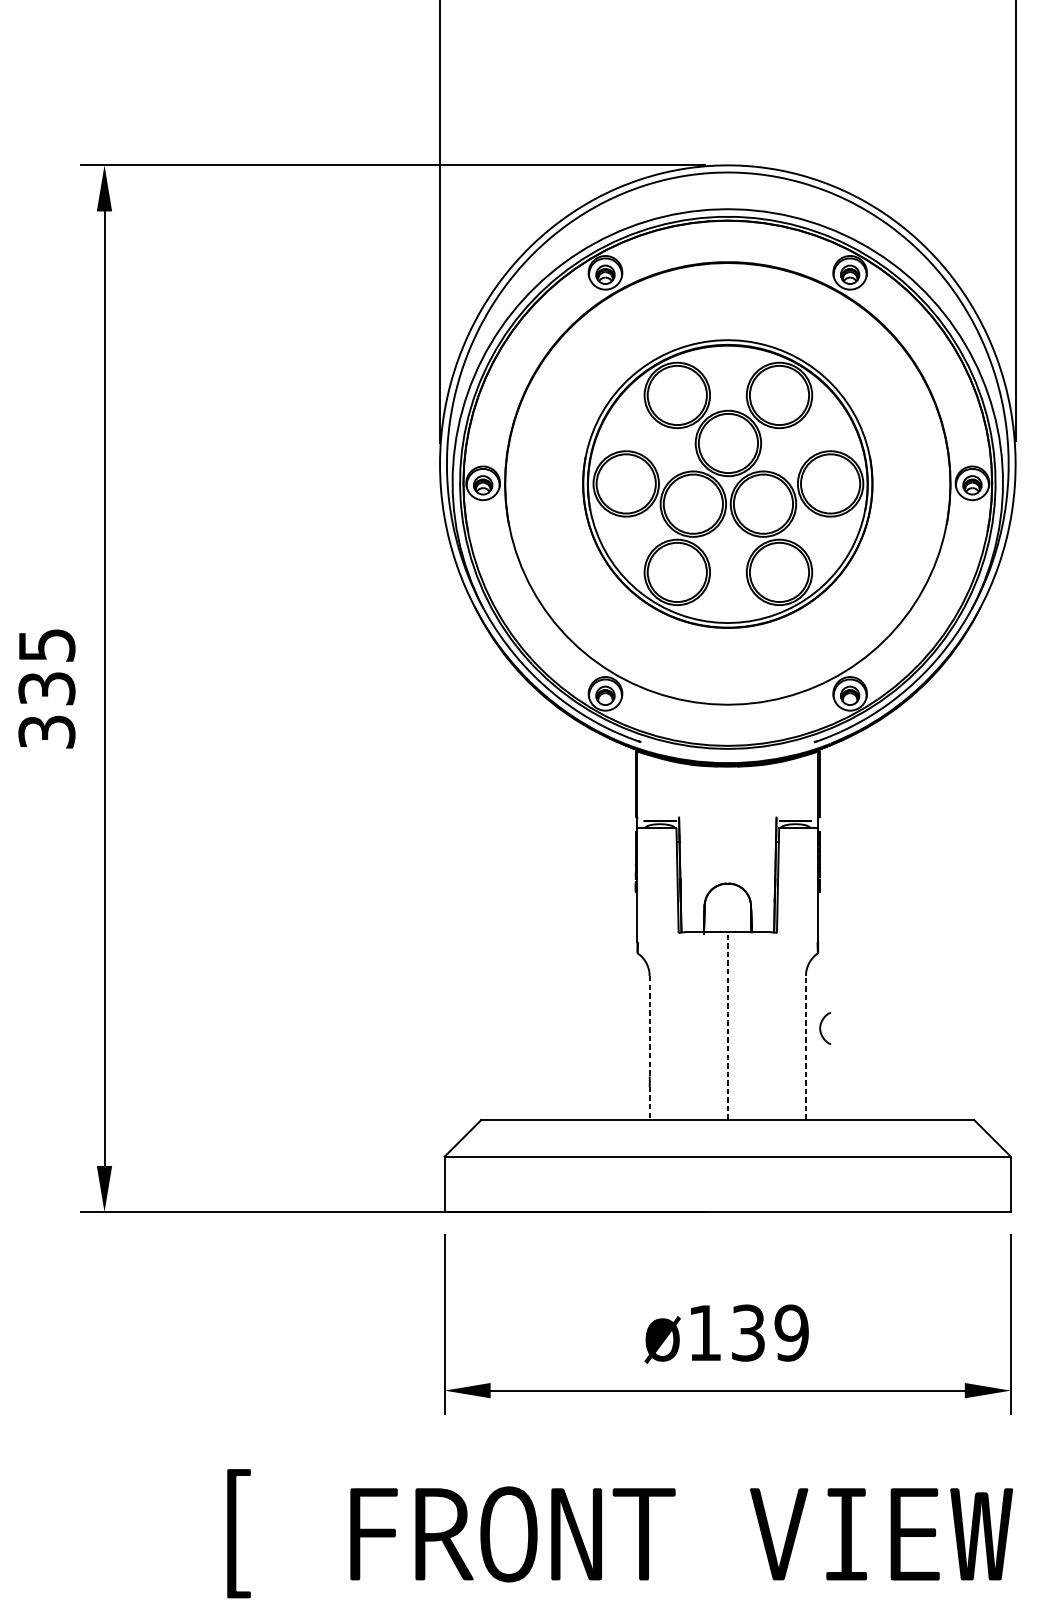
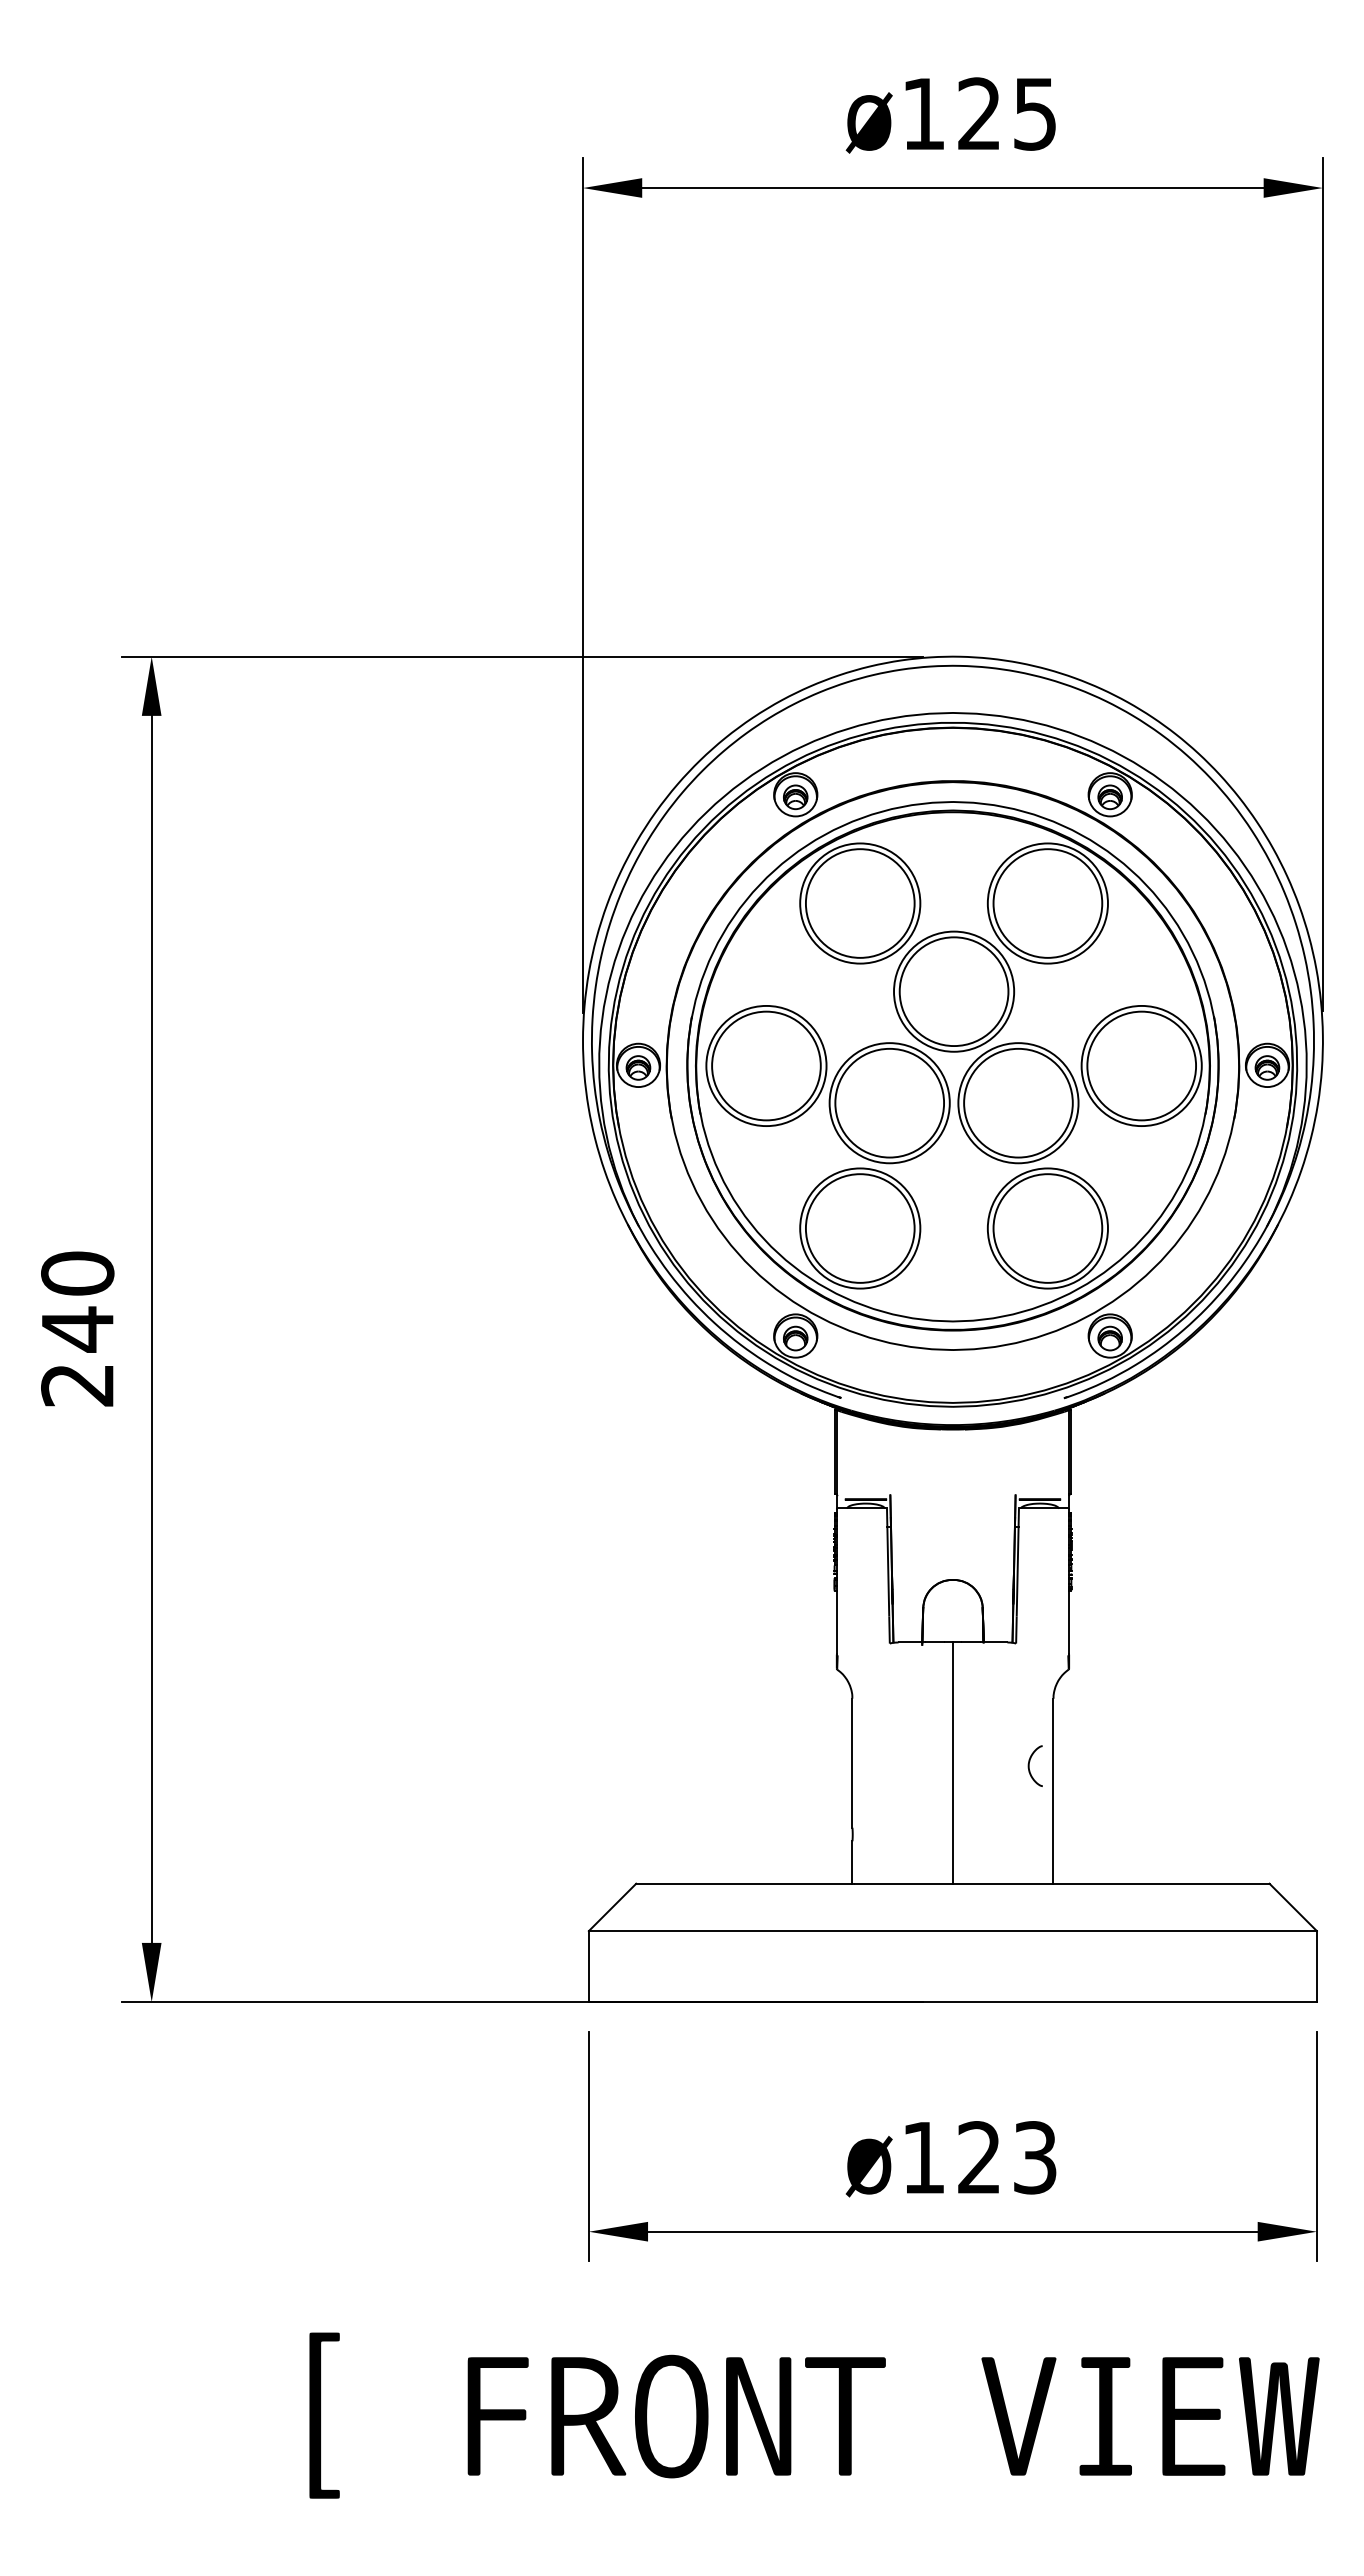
part: (727, 484) -> (952, 1066), size x1.43
text: (46, 688) -> (77, 1328), 335 -> 240
line: (649, 1026) -> (852, 1763), dashed -> solid
line: (727, 1026) -> (952, 1763), dashed -> solid
curve: (820, 1027) -> (1029, 1765), moved
line: (806, 1047) -> (1053, 1790), dashed -> solid
line: (649, 1103) -> (852, 1862), dashed -> solid
text: (770, 1332) -> (1007, 2157), ø139 -> ø123

